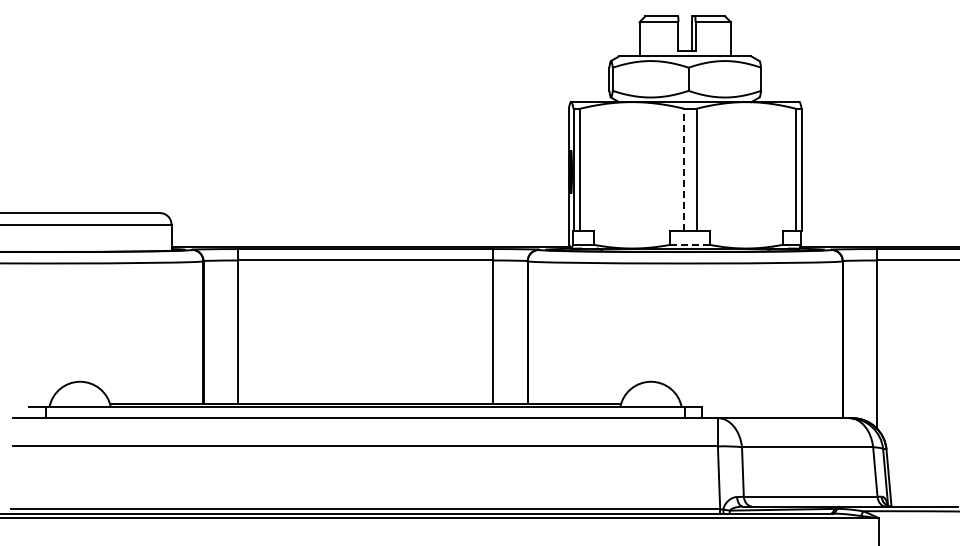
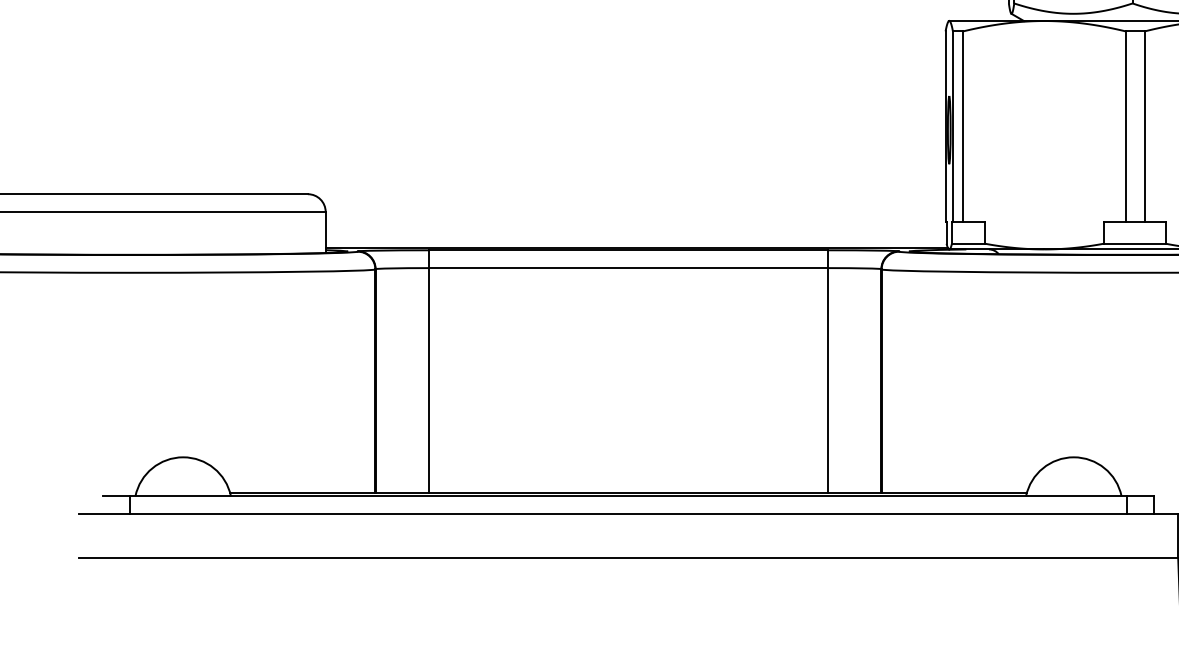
line: (684, 169) -> (1126, 126), dashed -> solid
line: (690, 244) -> (1135, 243), dashed -> solid

